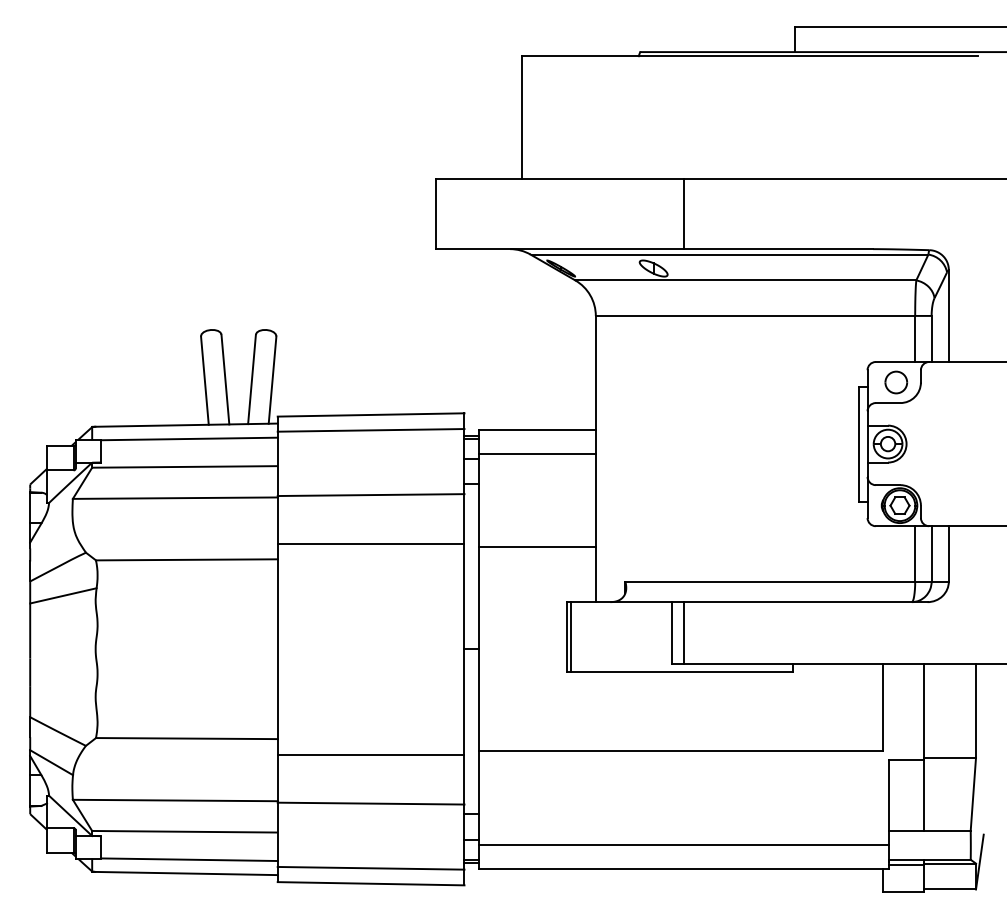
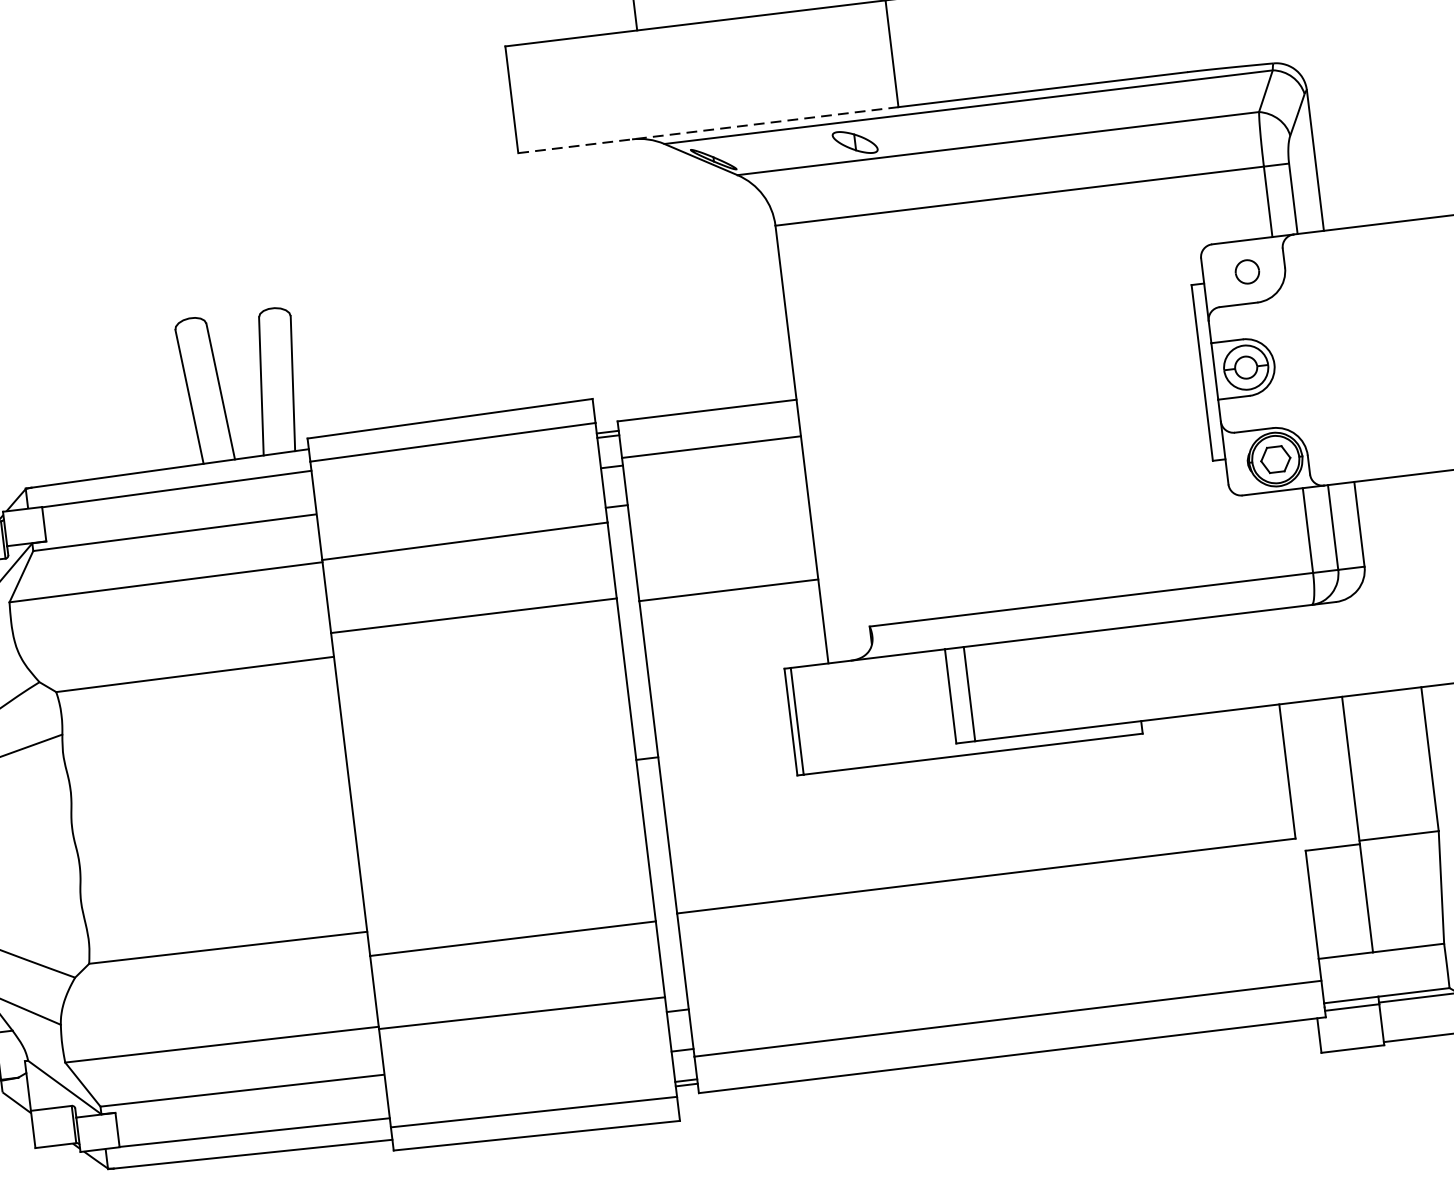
line: (560, 249) -> (709, 130), solid -> dashed
part: (896, 382) -> (1247, 271), size x0.7

